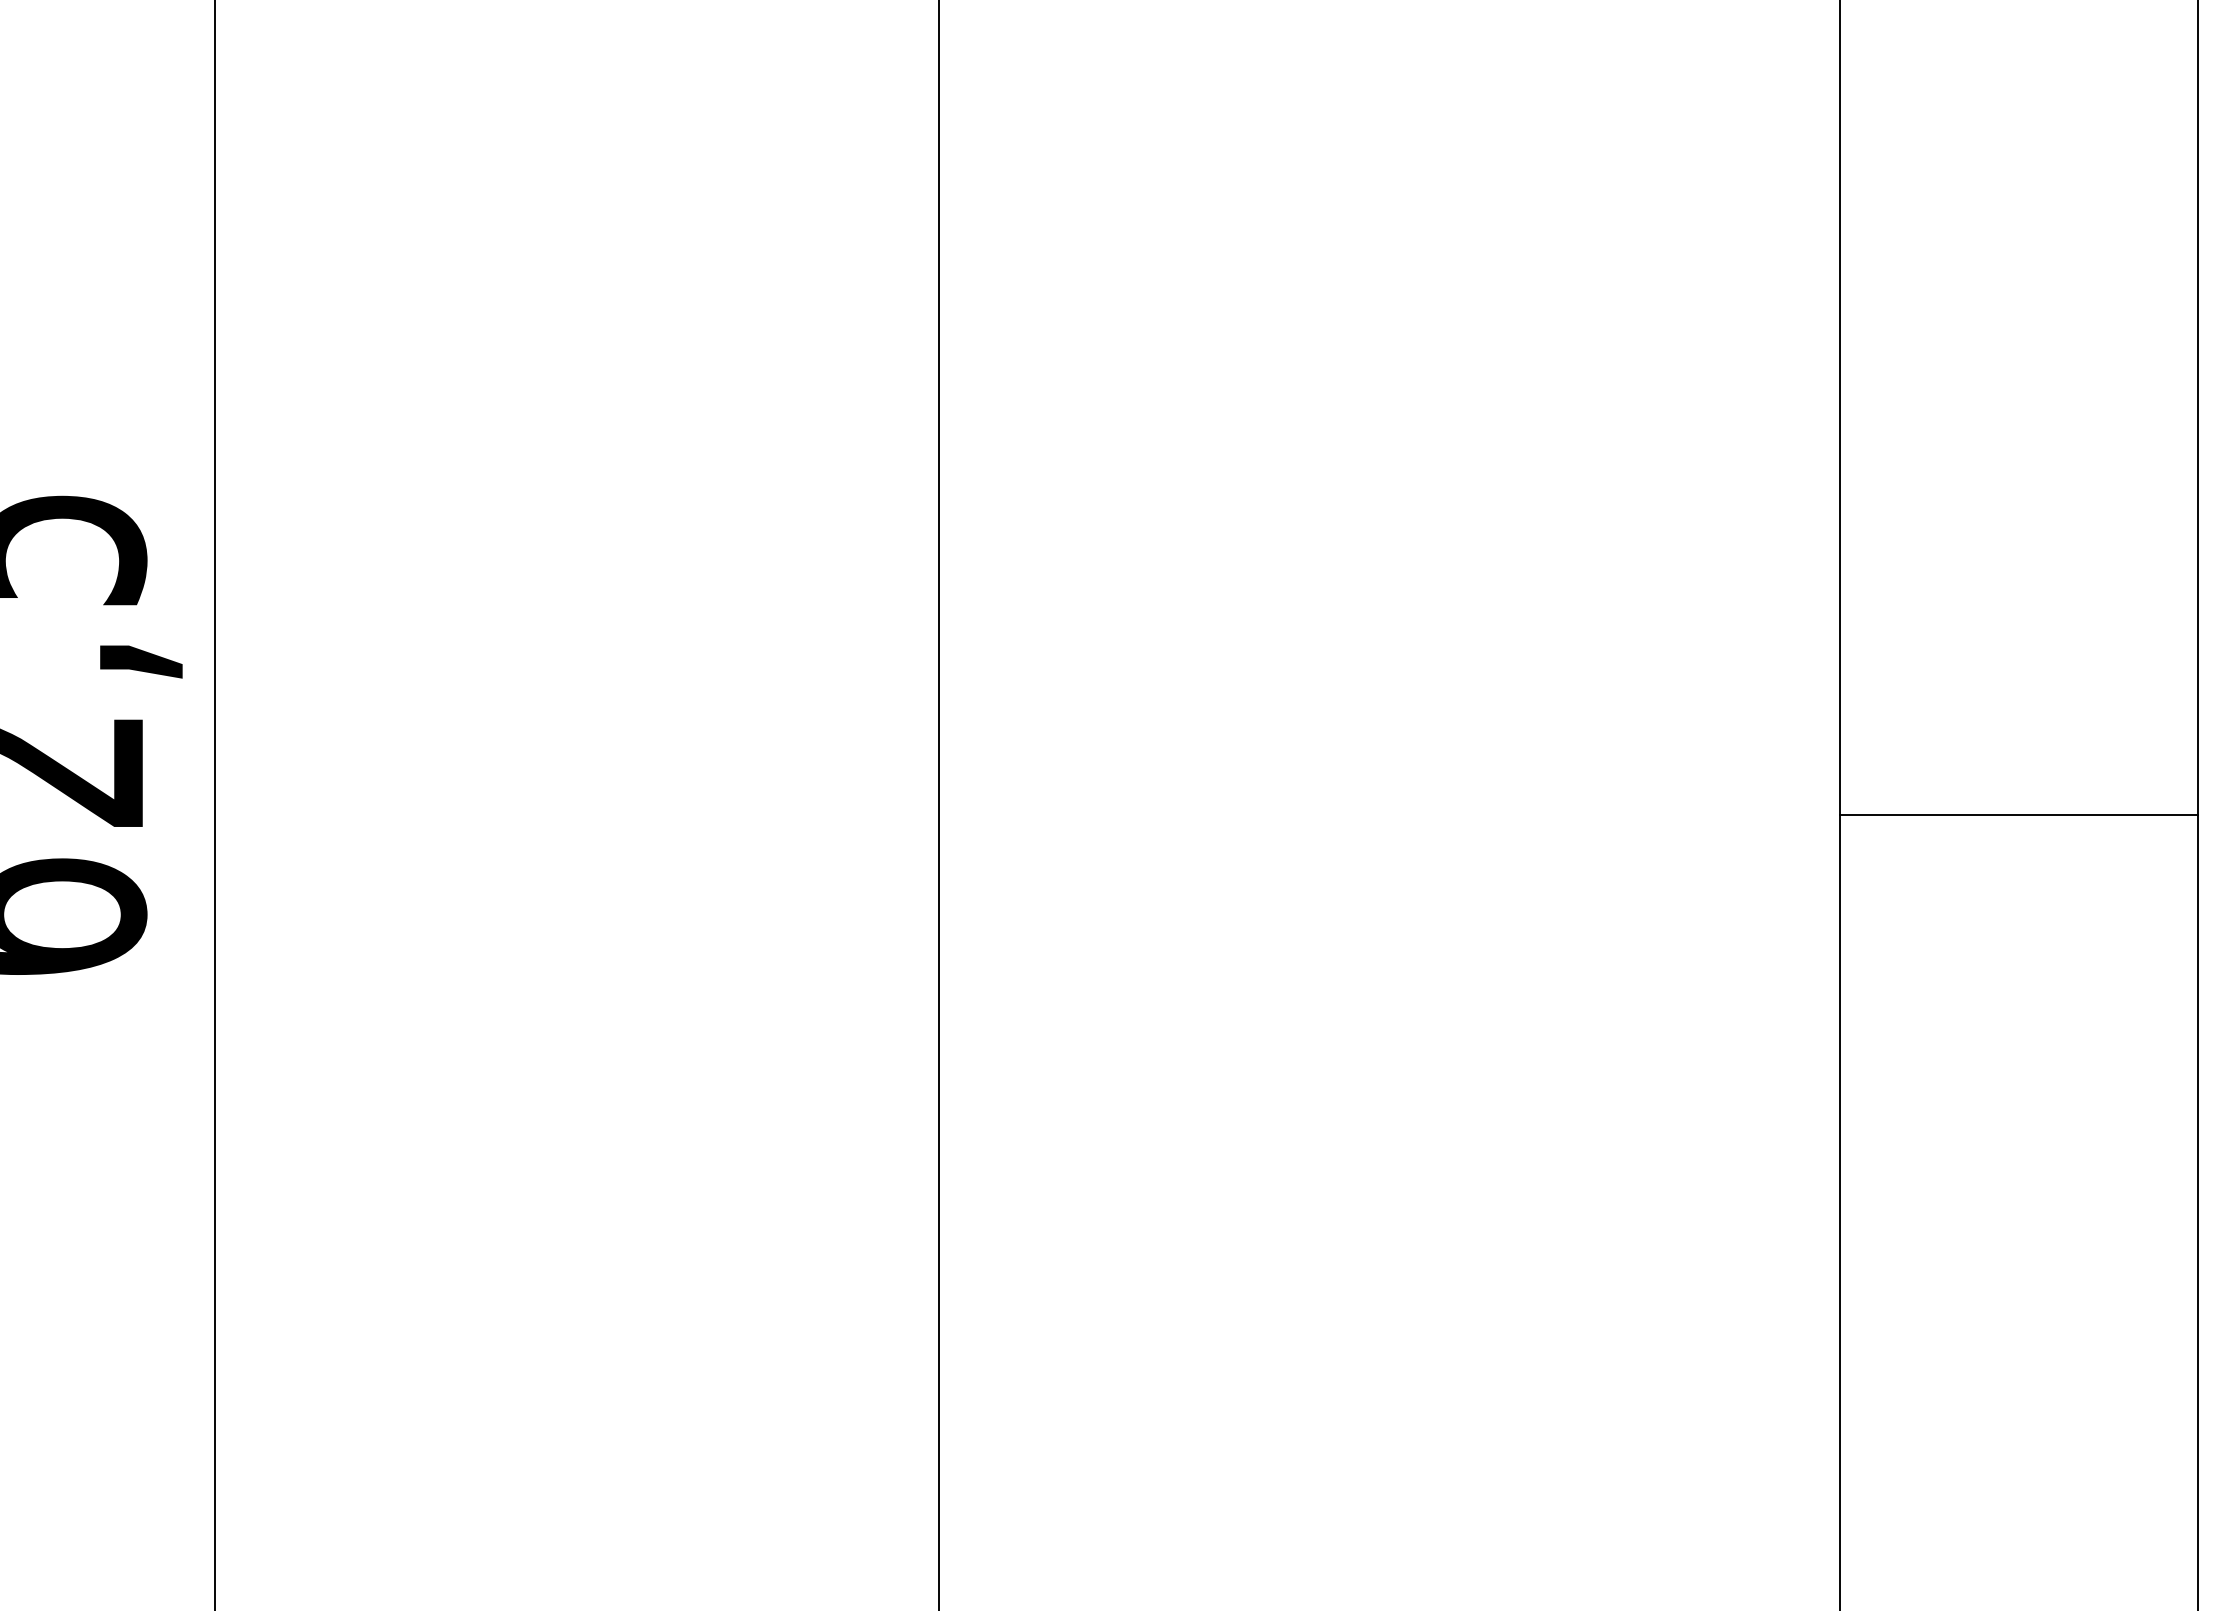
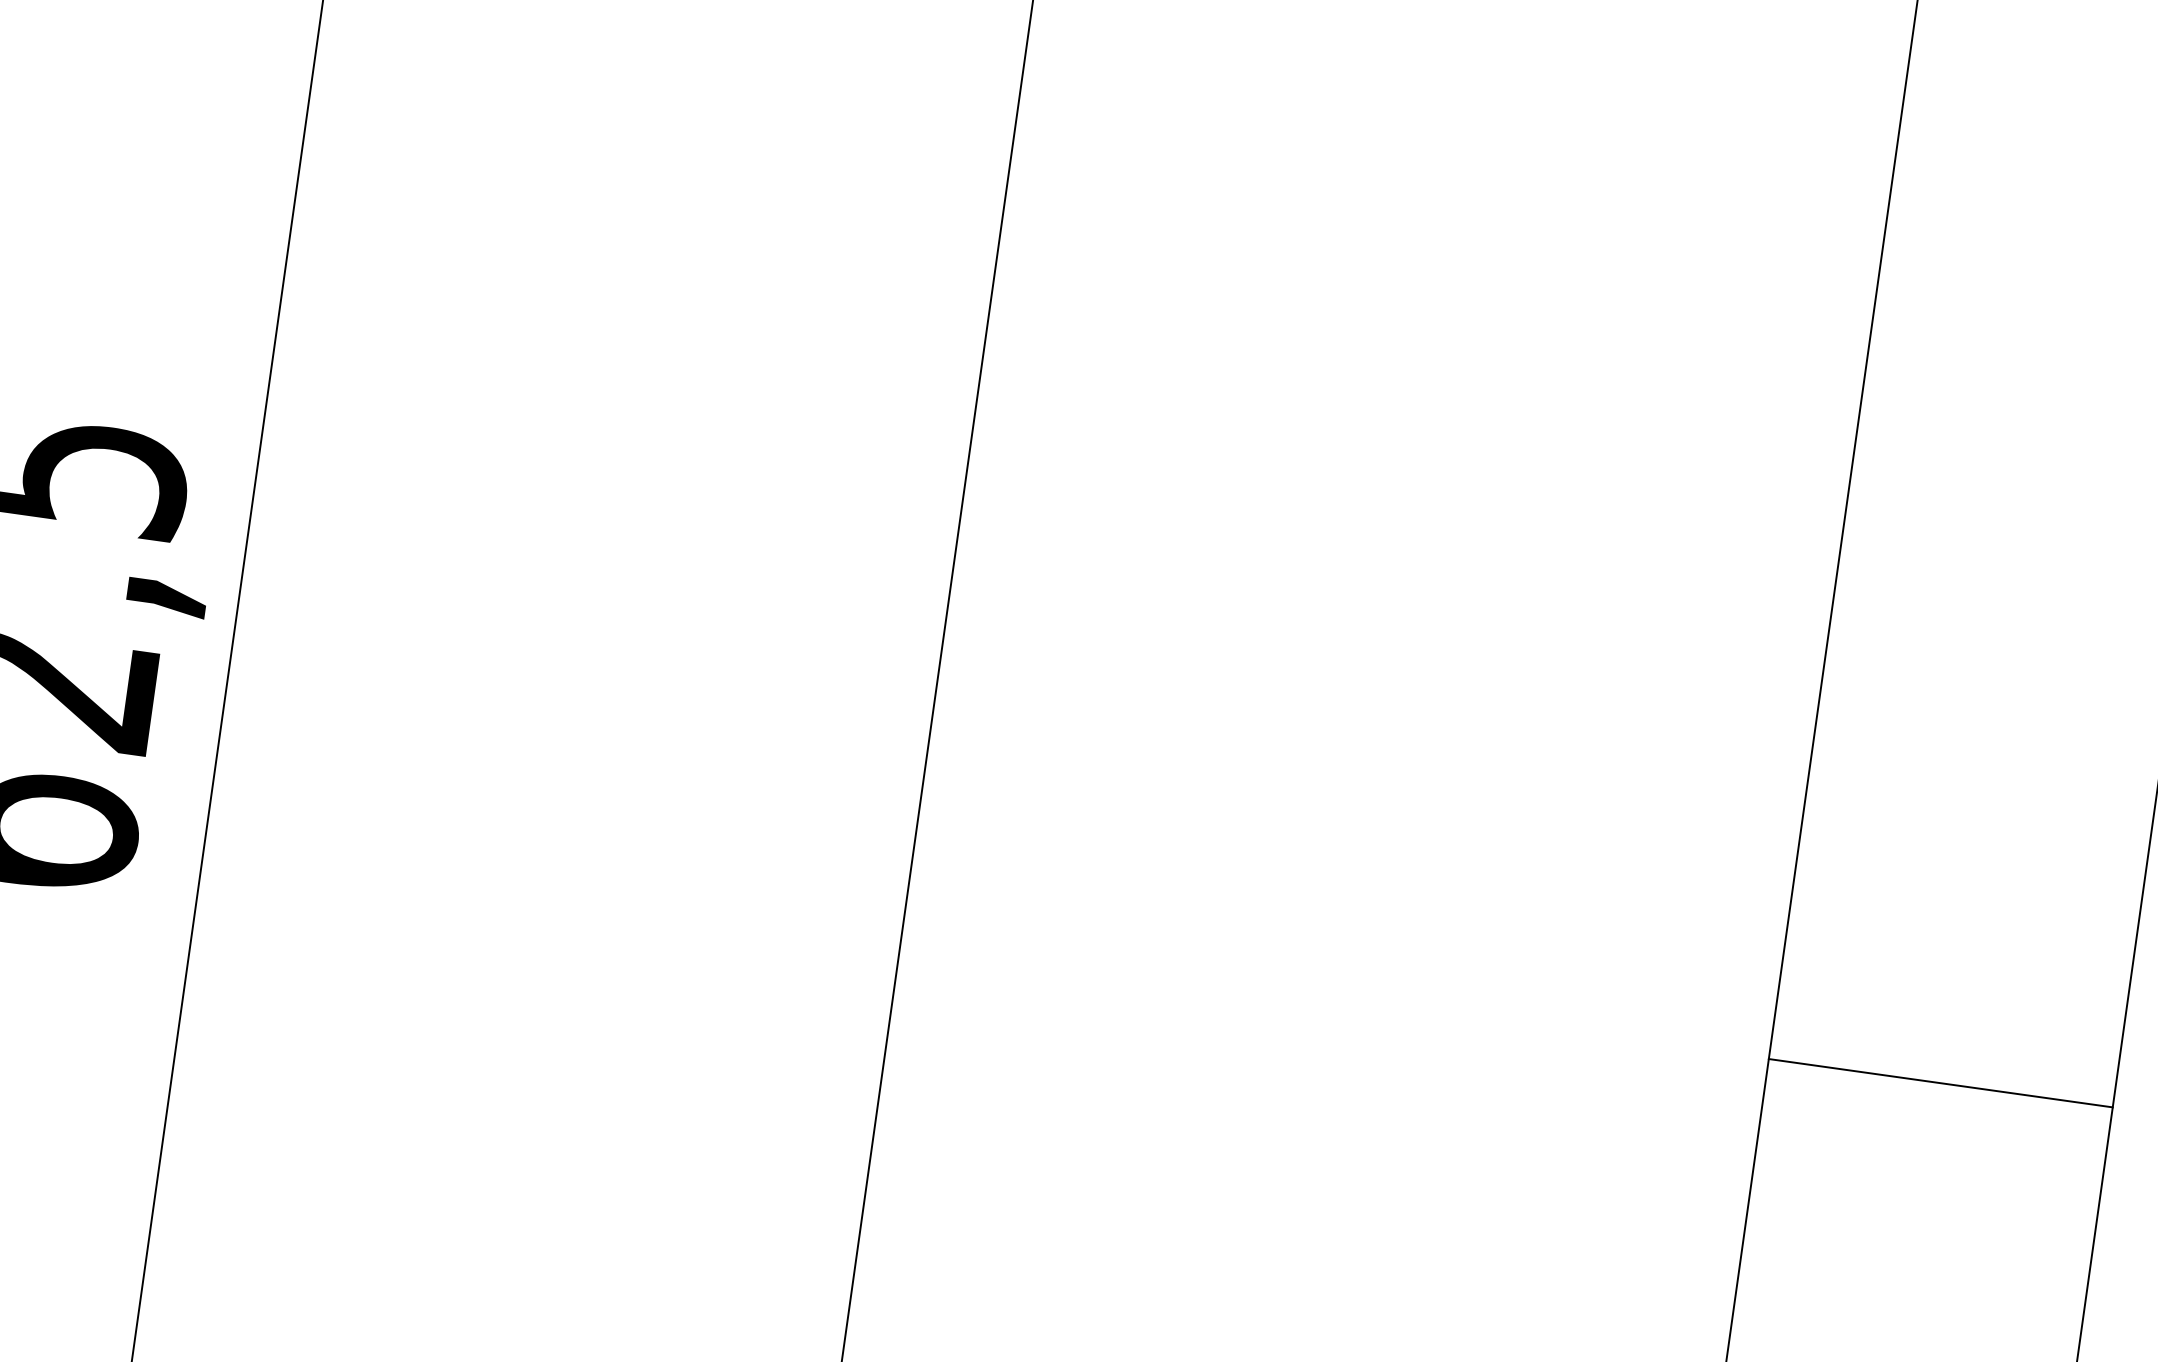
line: (2018, 815) -> (1940, 1083), moved

